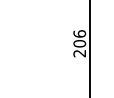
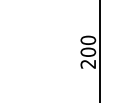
text: (79, 33) -> (88, 39), 206 -> 200

